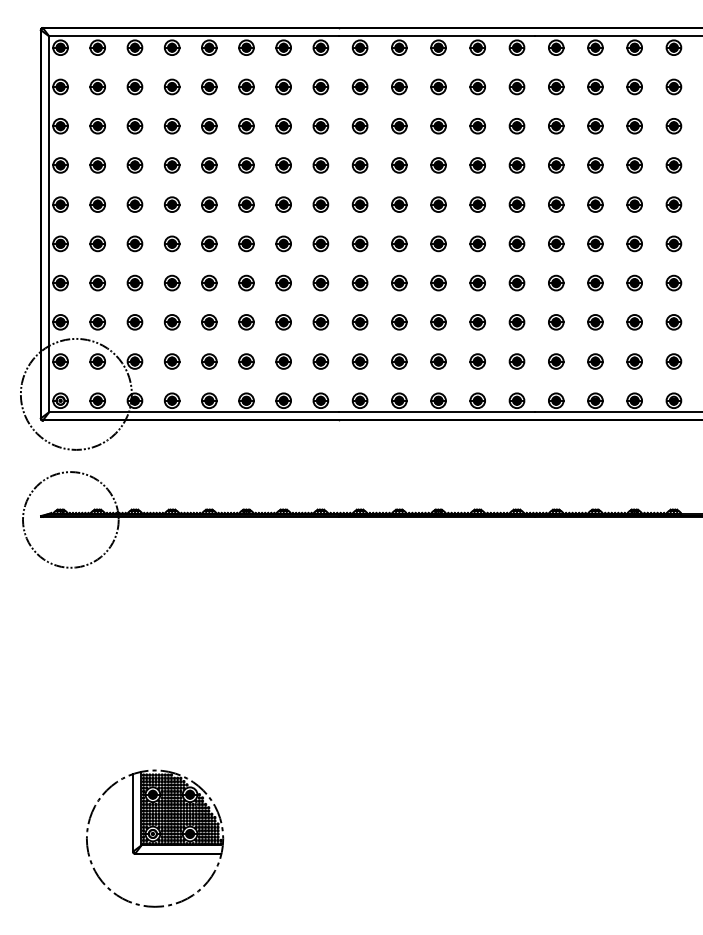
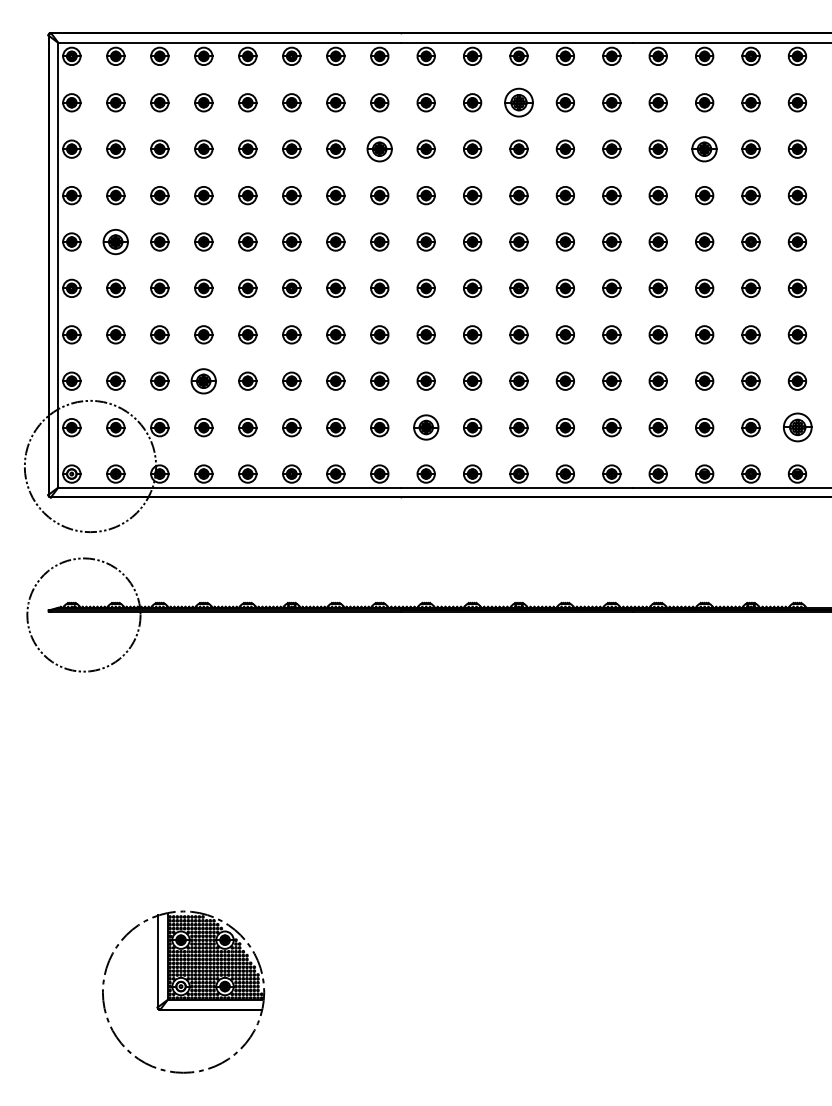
part: (438, 86) -> (518, 102), size x1.6
part: (320, 125) -> (379, 148), size x1.4
part: (595, 125) -> (704, 148), size x1.4
part: (97, 204) -> (115, 241), size x1.4
part: (171, 321) -> (203, 380), size x1.4
part: (359, 361) -> (425, 427), size x1.4
part: (673, 361) -> (796, 427), size x1.6

